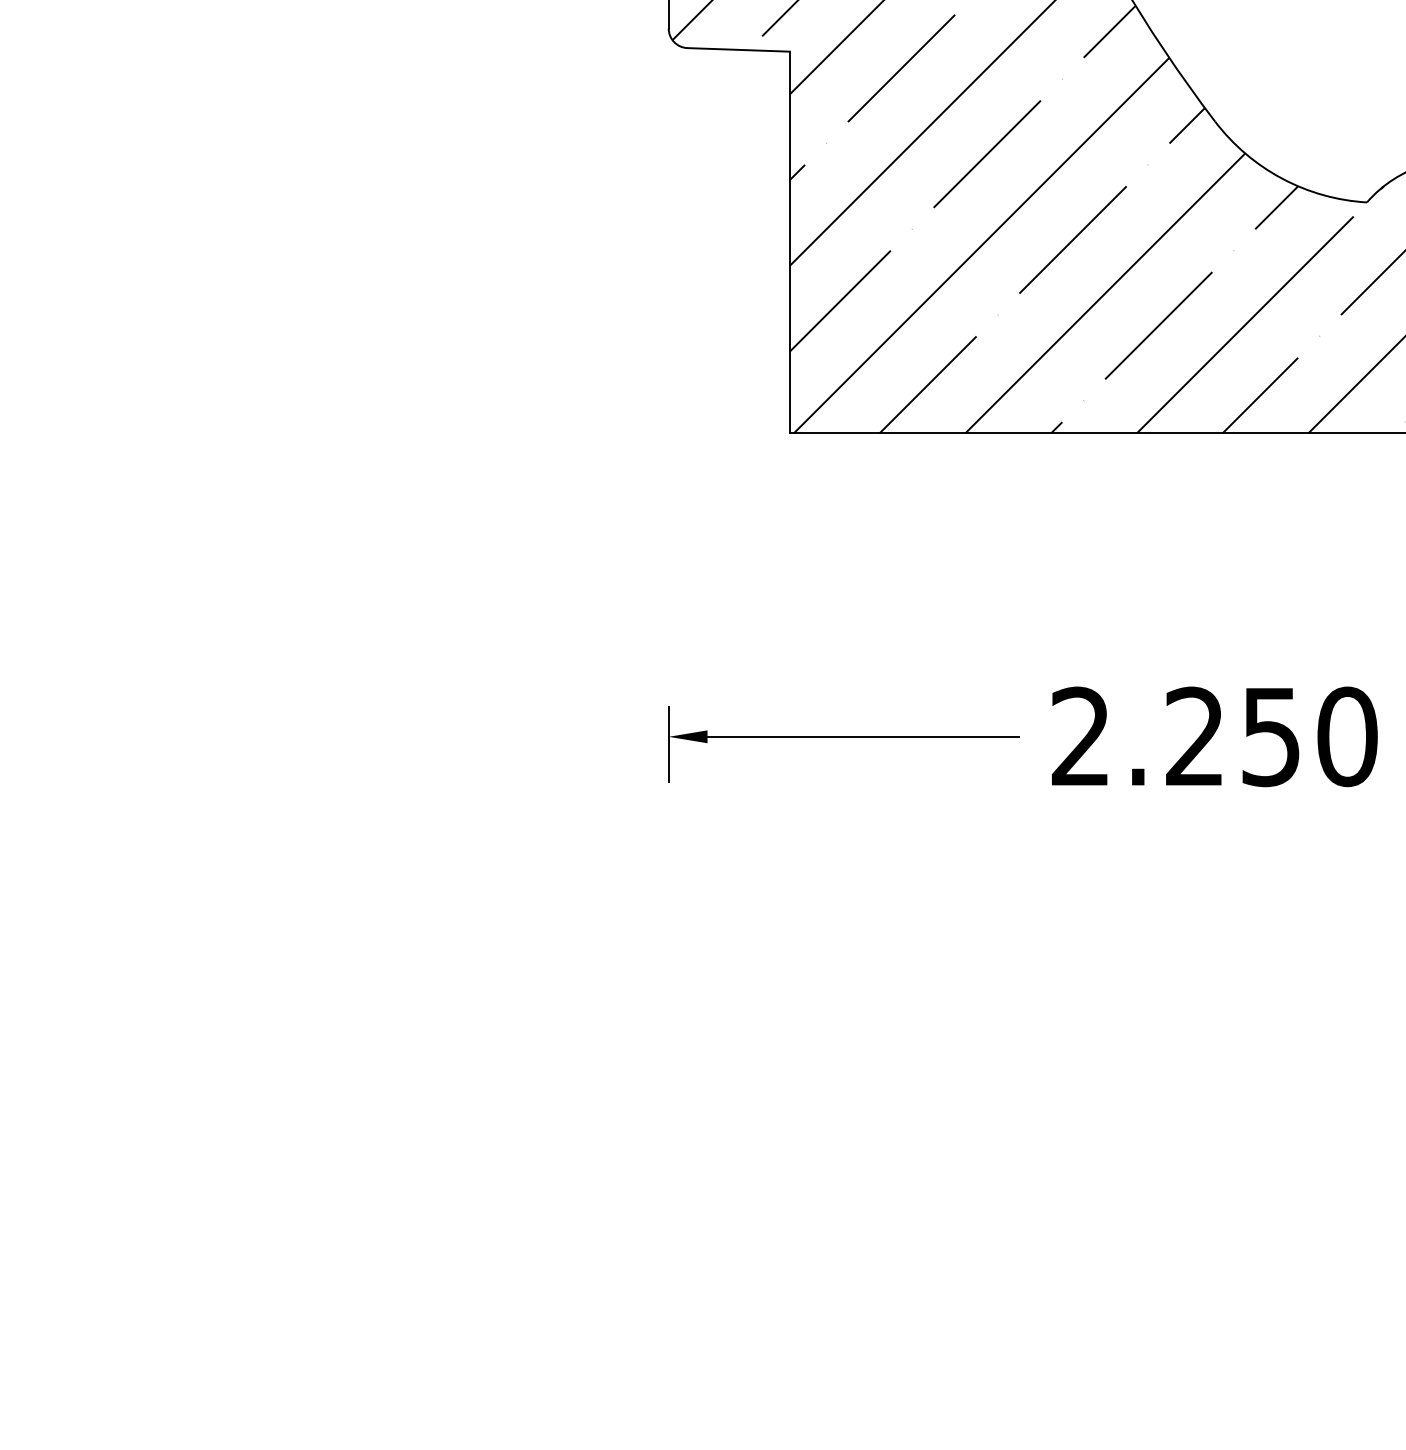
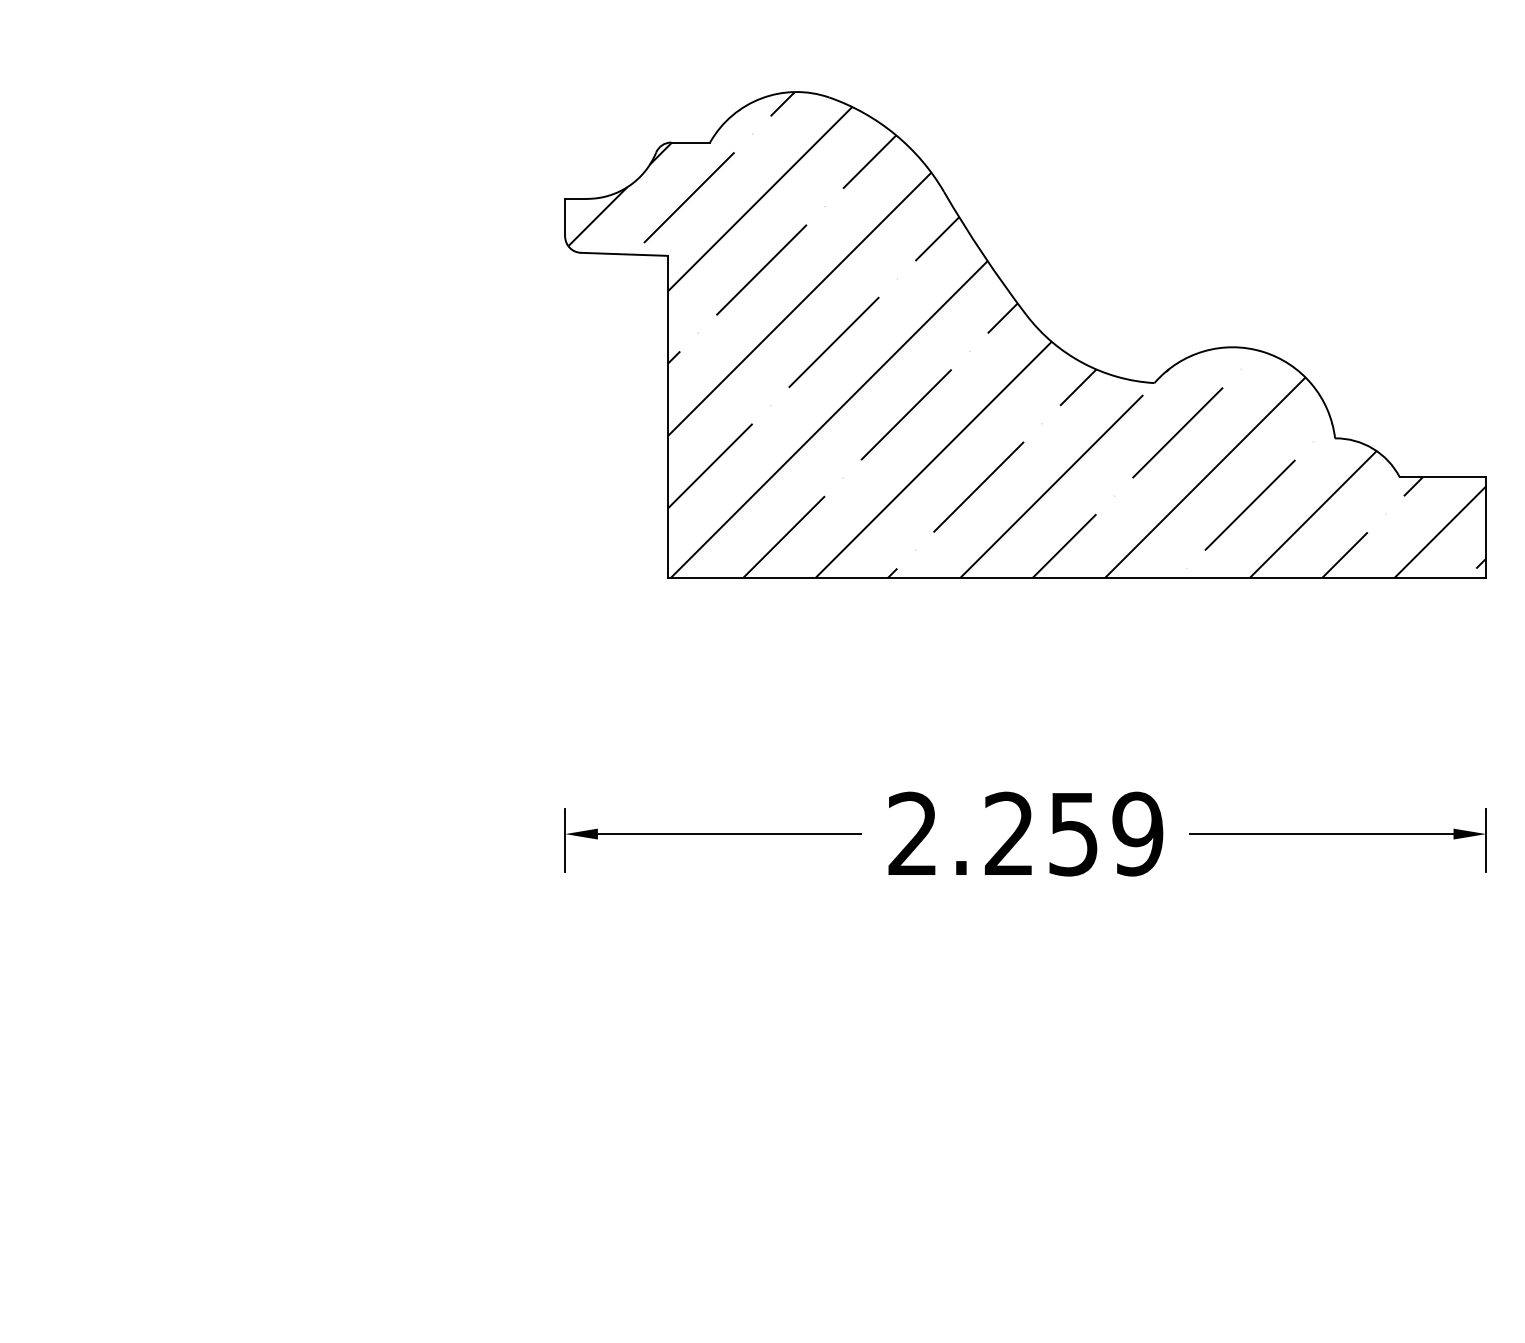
text: (1346, 736) -> (1137, 833), 2.250 -> 2.259

